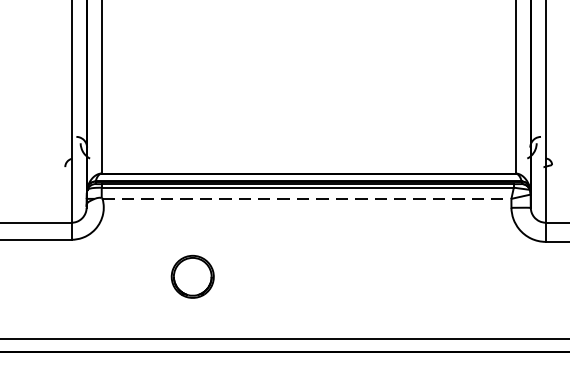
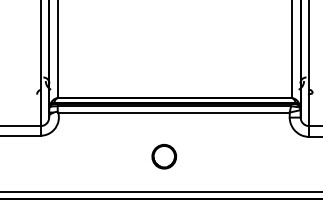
line: (306, 198) -> (173, 112), dashed -> solid
part: (193, 276) -> (164, 156), moved

